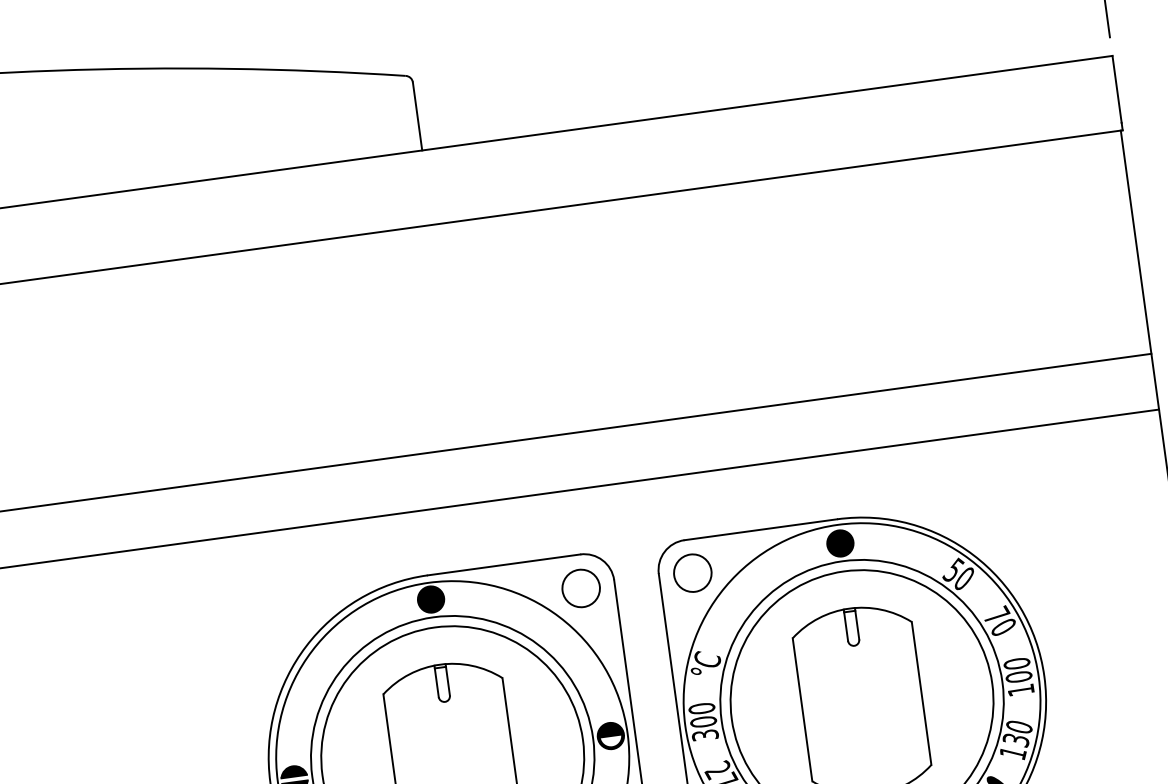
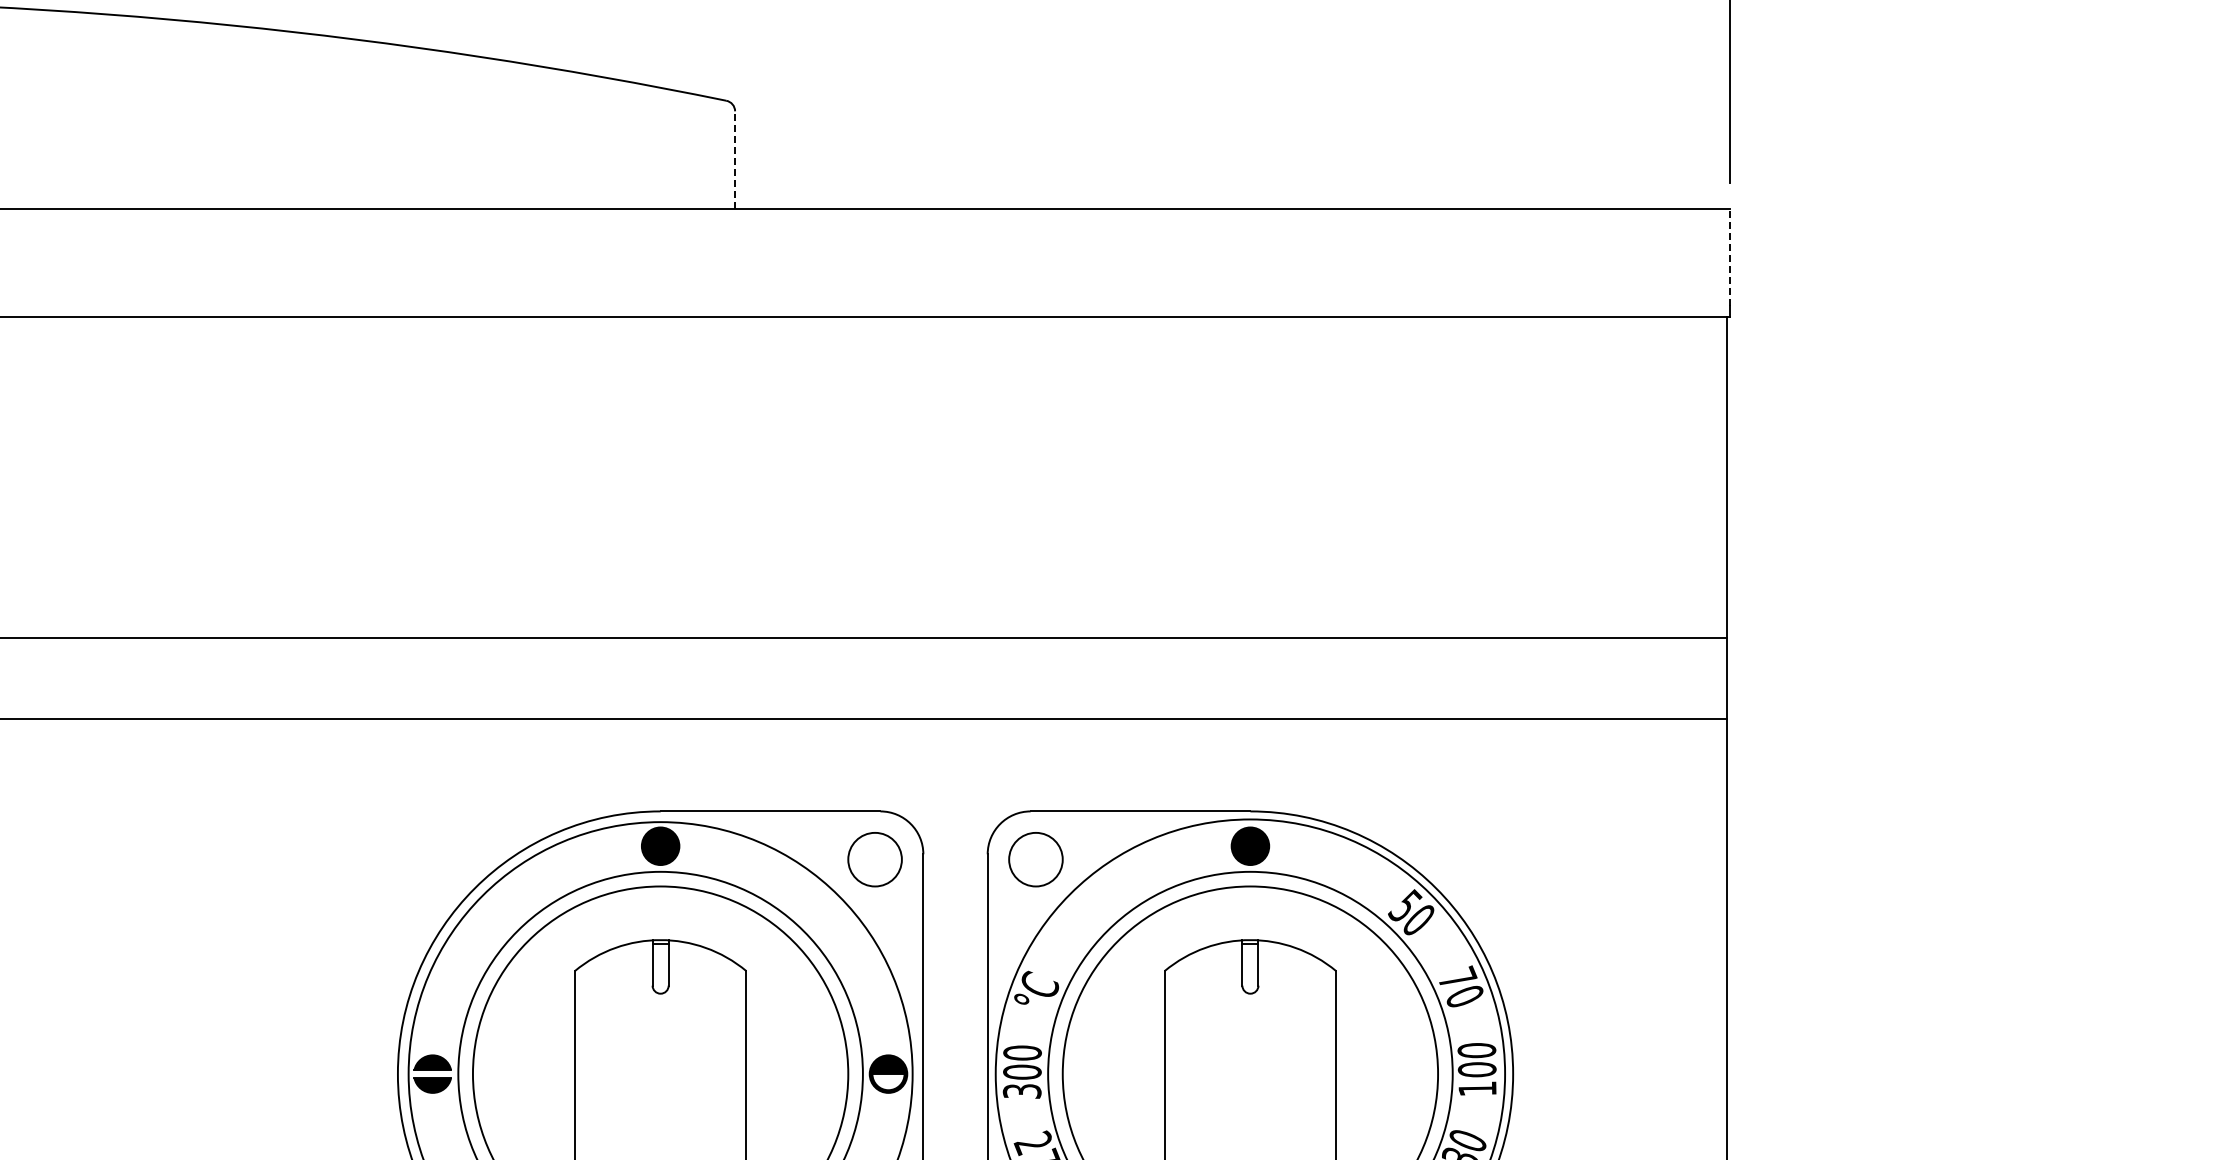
line: (1116, 89) -> (1729, 257), solid -> dashed
line: (417, 115) -> (735, 159), solid -> dashed

